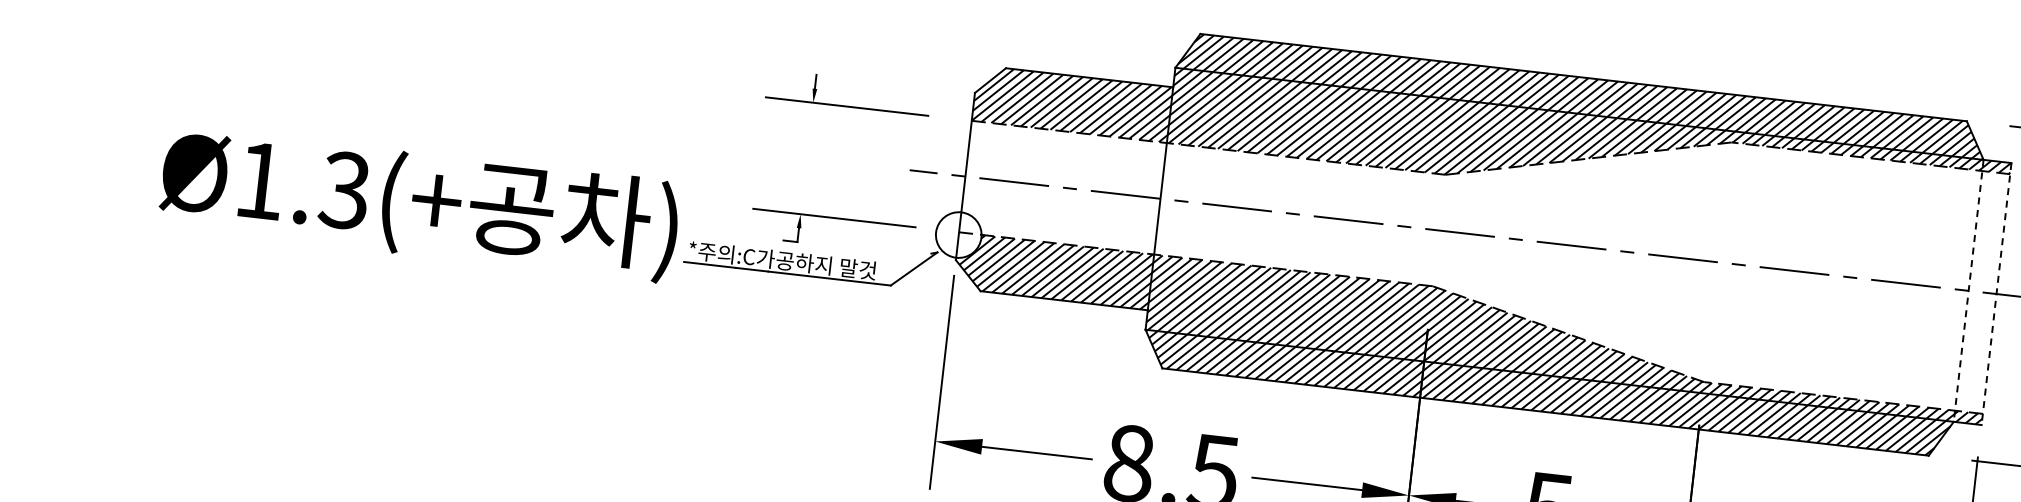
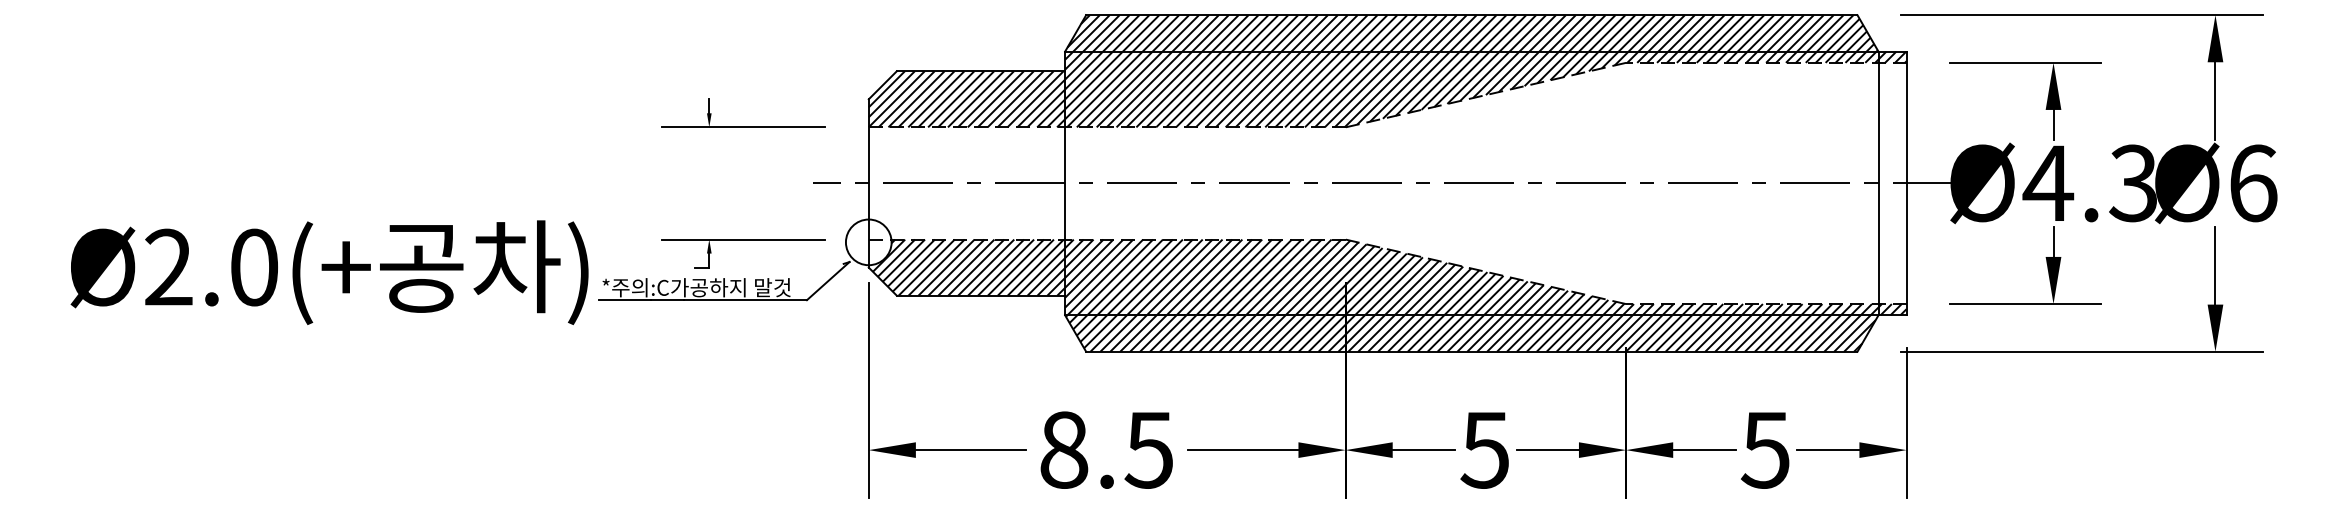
text: (302, 185) -> (211, 267), Ø1.3(+ -> Ø2.0(+
line: (1968, 290) -> (1878, 183), dashed -> solid
line: (1996, 294) -> (1906, 183), dashed -> solid

